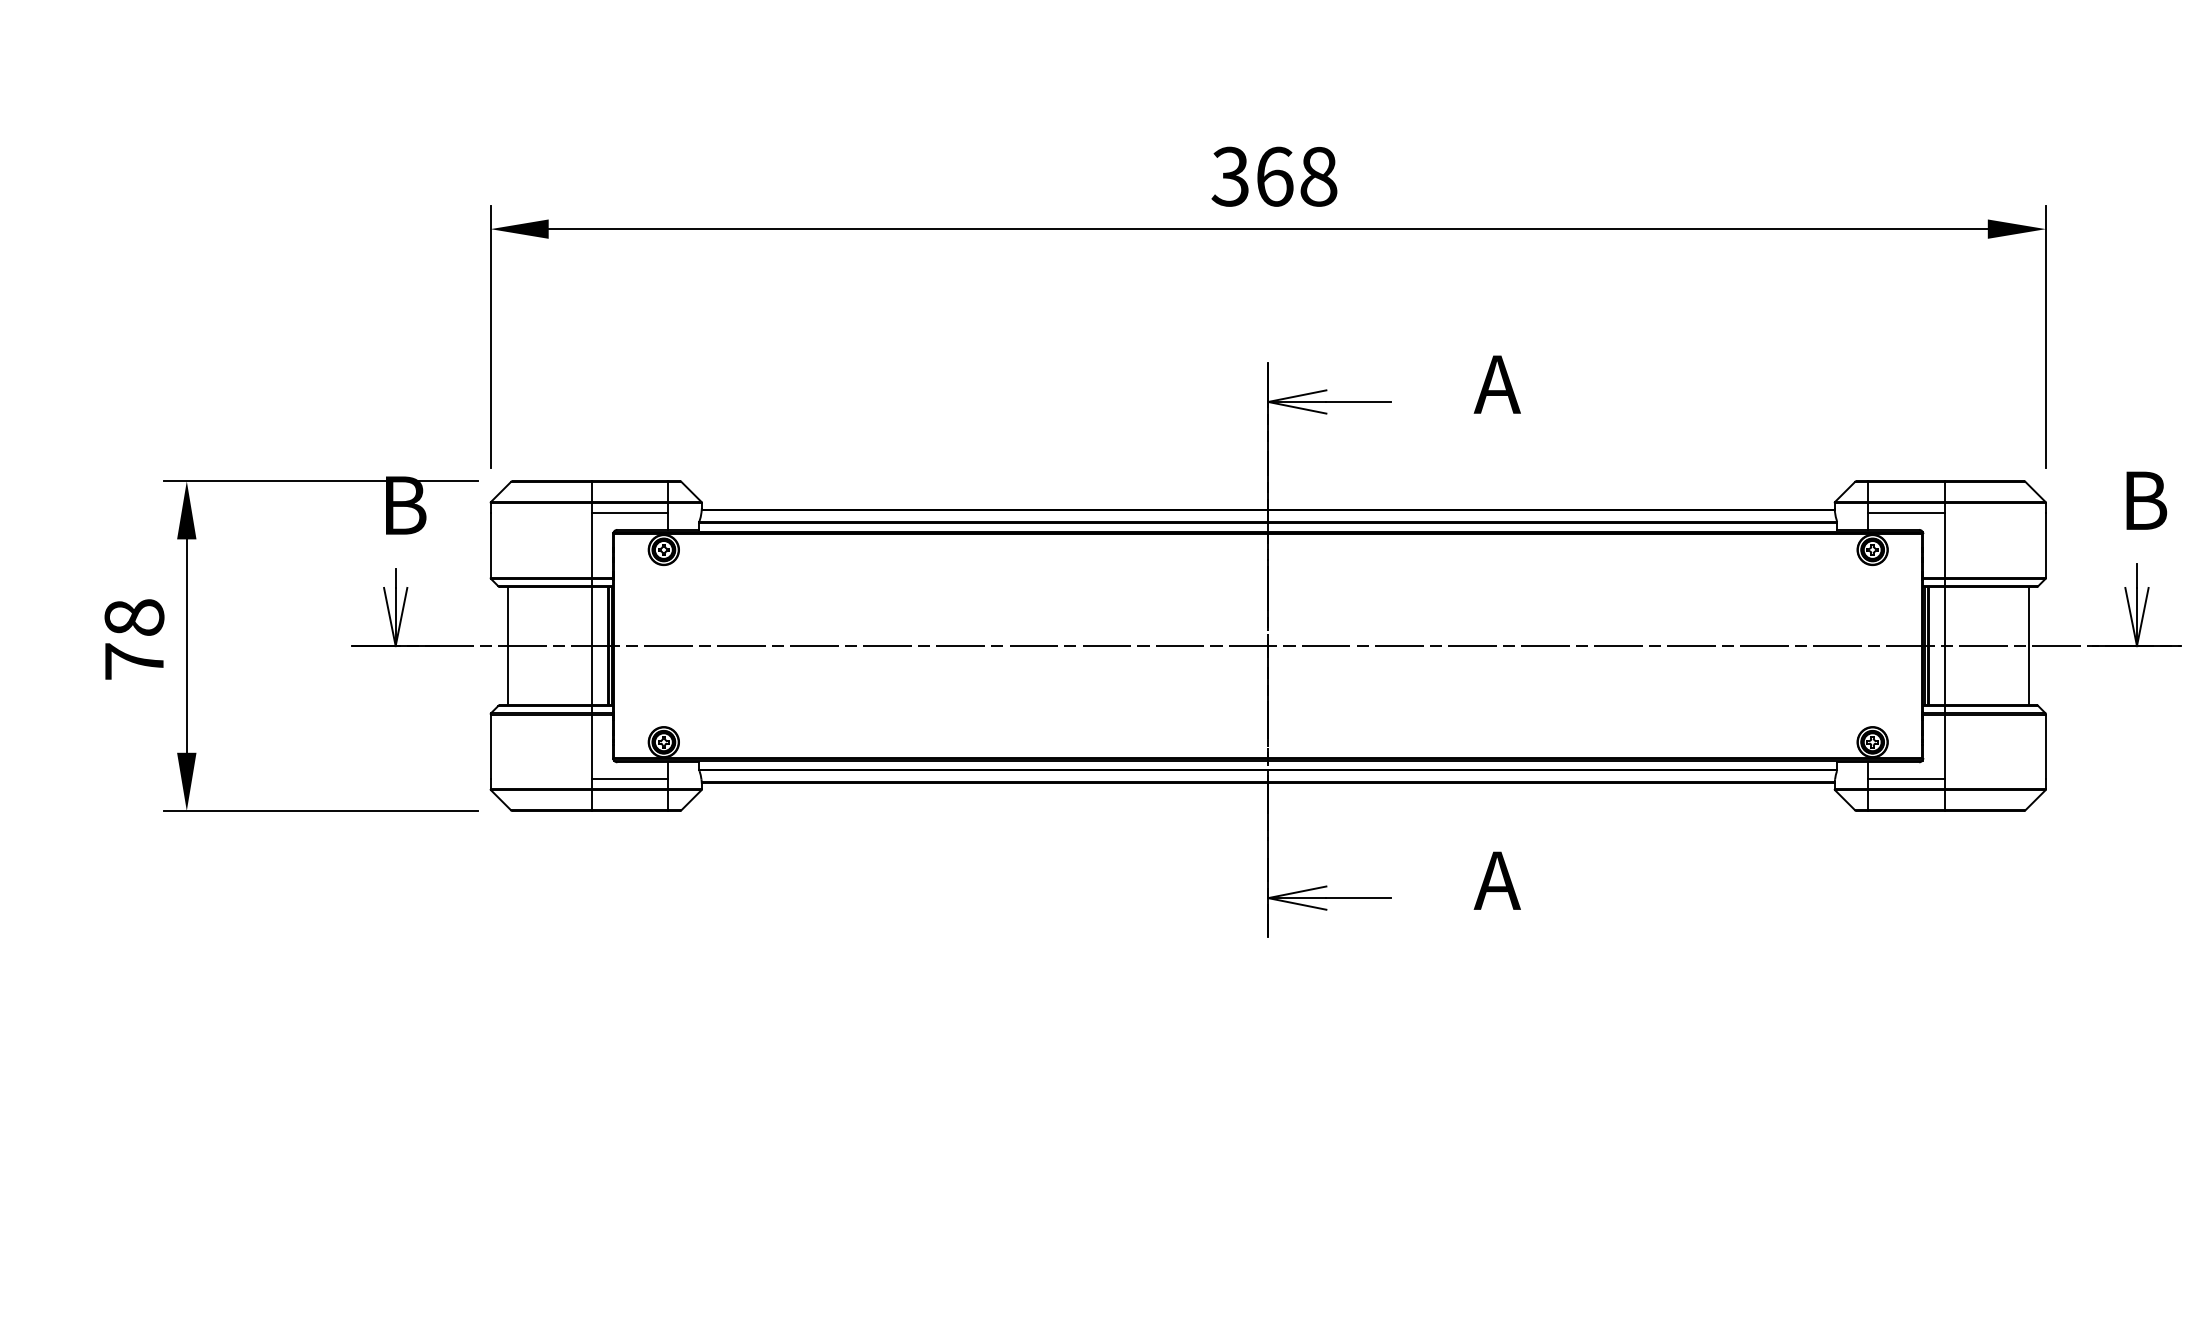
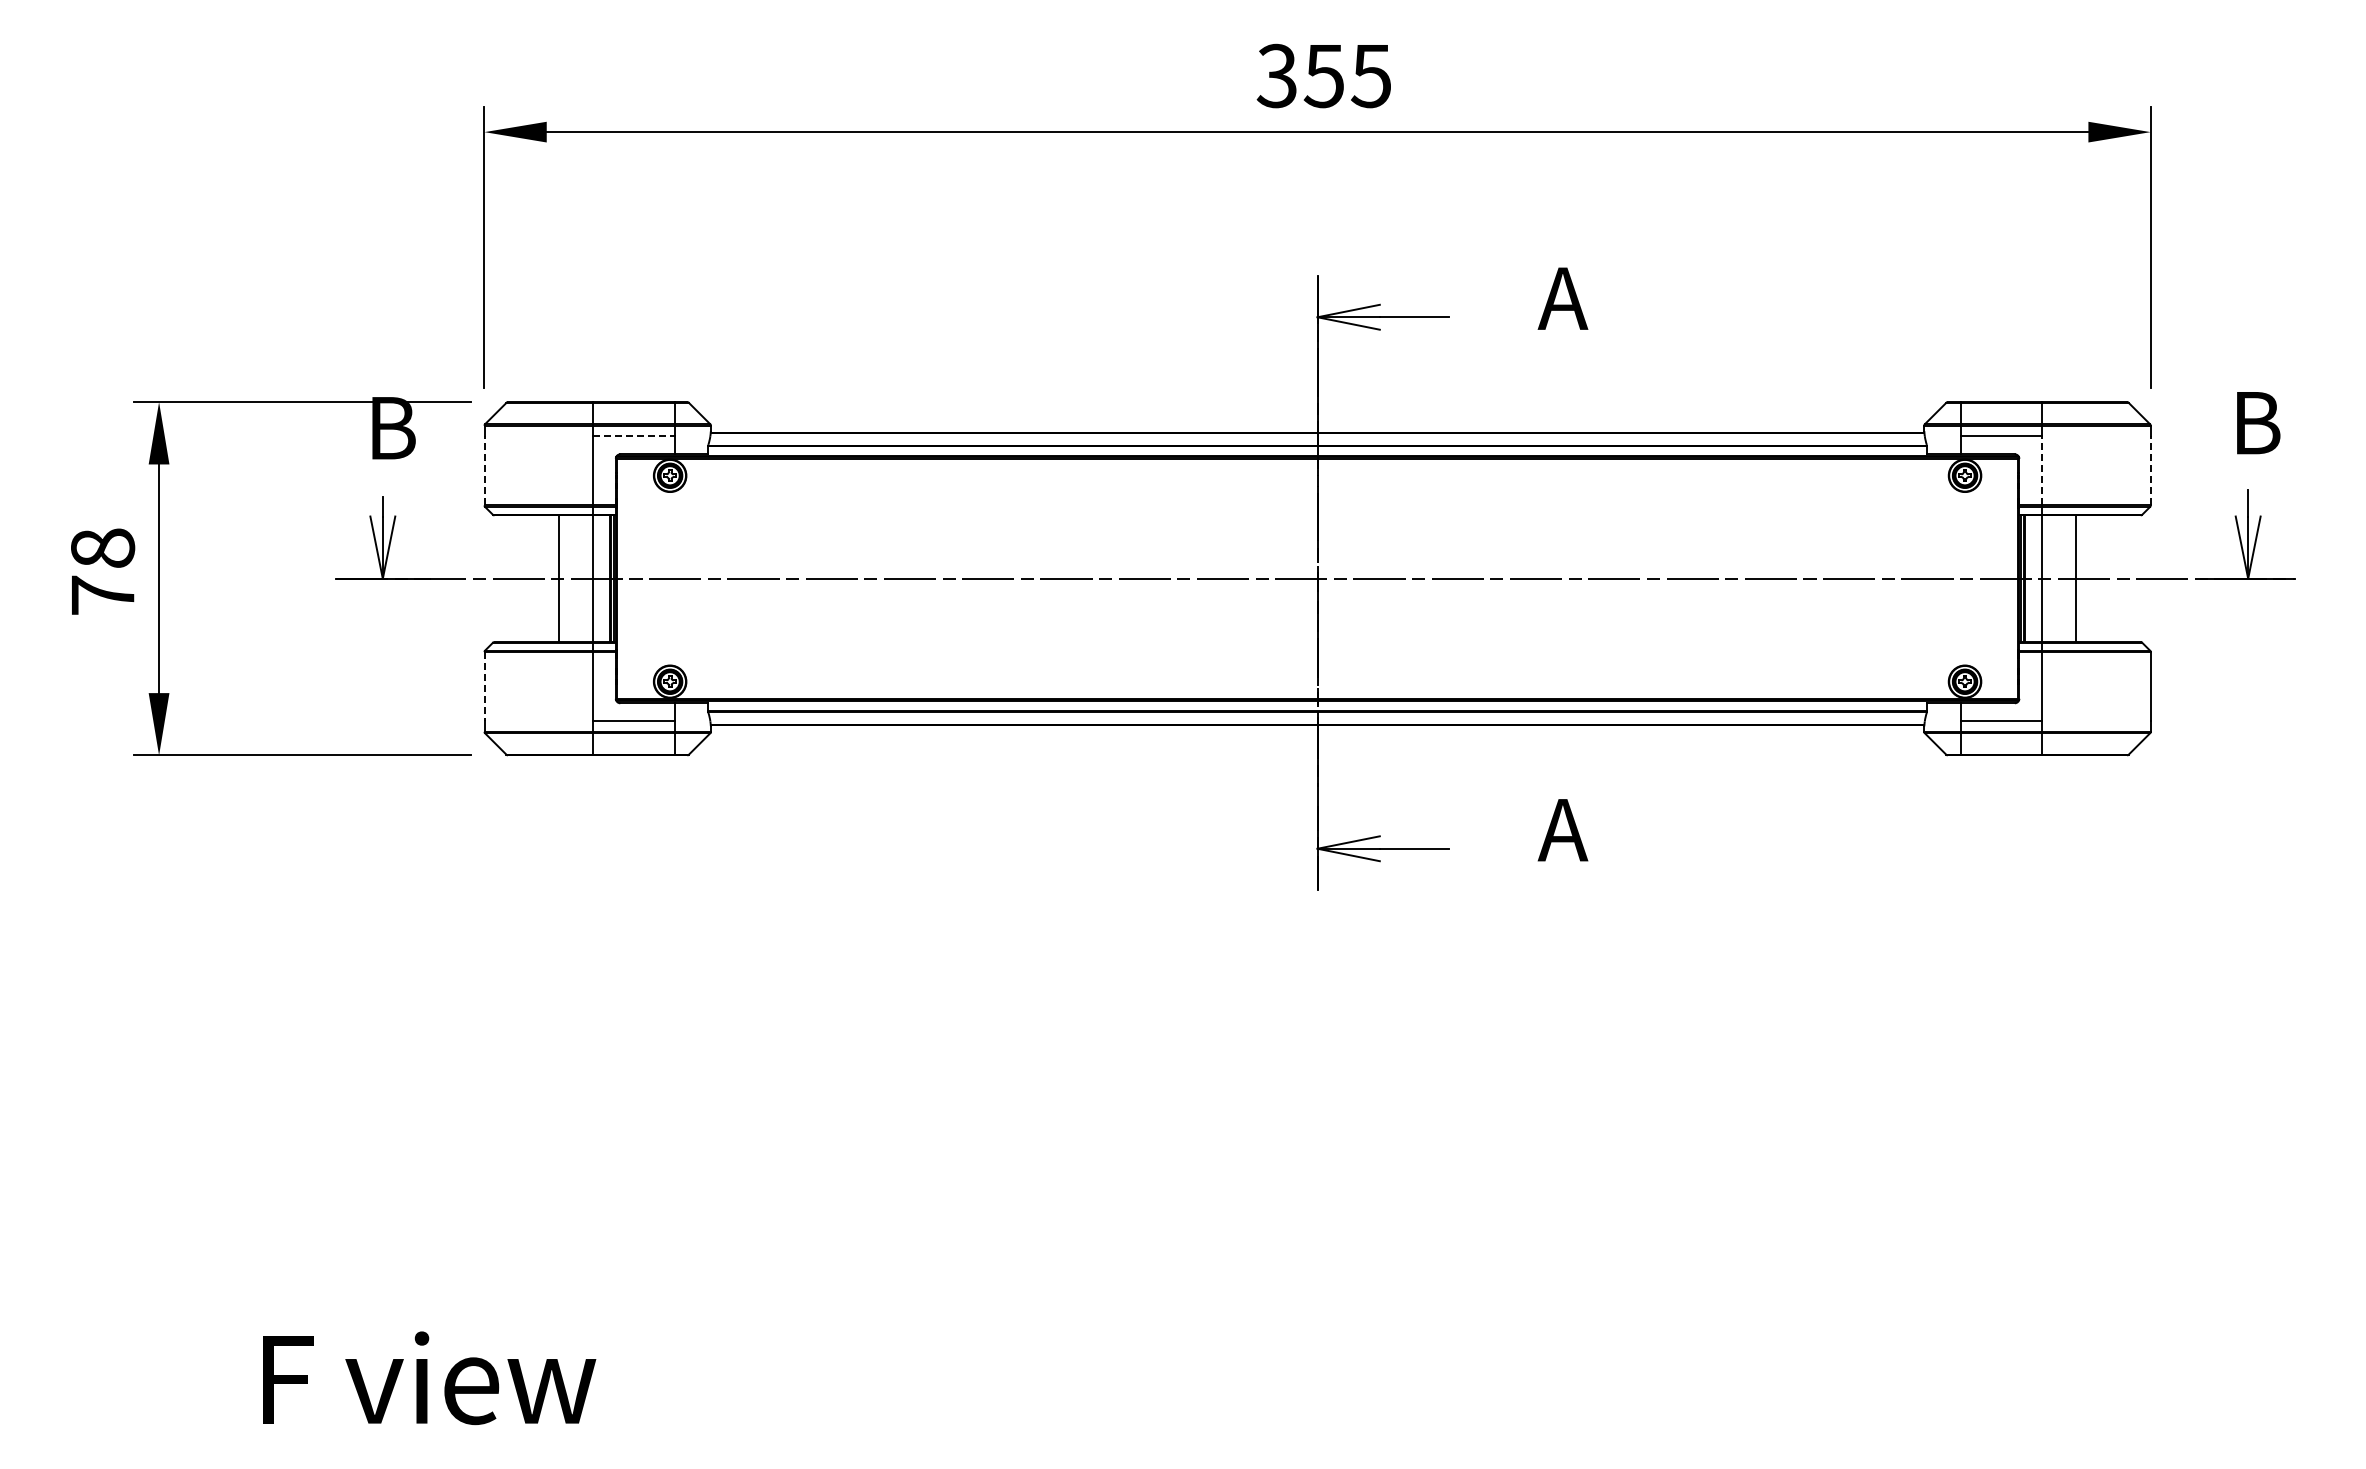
text: (1296, 176) -> (1347, 75), 368 -> 355
line: (629, 513) -> (633, 436), solid -> dashed
line: (490, 545) -> (484, 470), solid -> dashed
line: (1944, 545) -> (2042, 470), solid -> dashed
line: (2045, 545) -> (2150, 470), solid -> dashed
line: (507, 645) -> (558, 578), moved
line: (2028, 645) -> (2075, 578), moved
line: (490, 746) -> (484, 686), solid -> dashed

